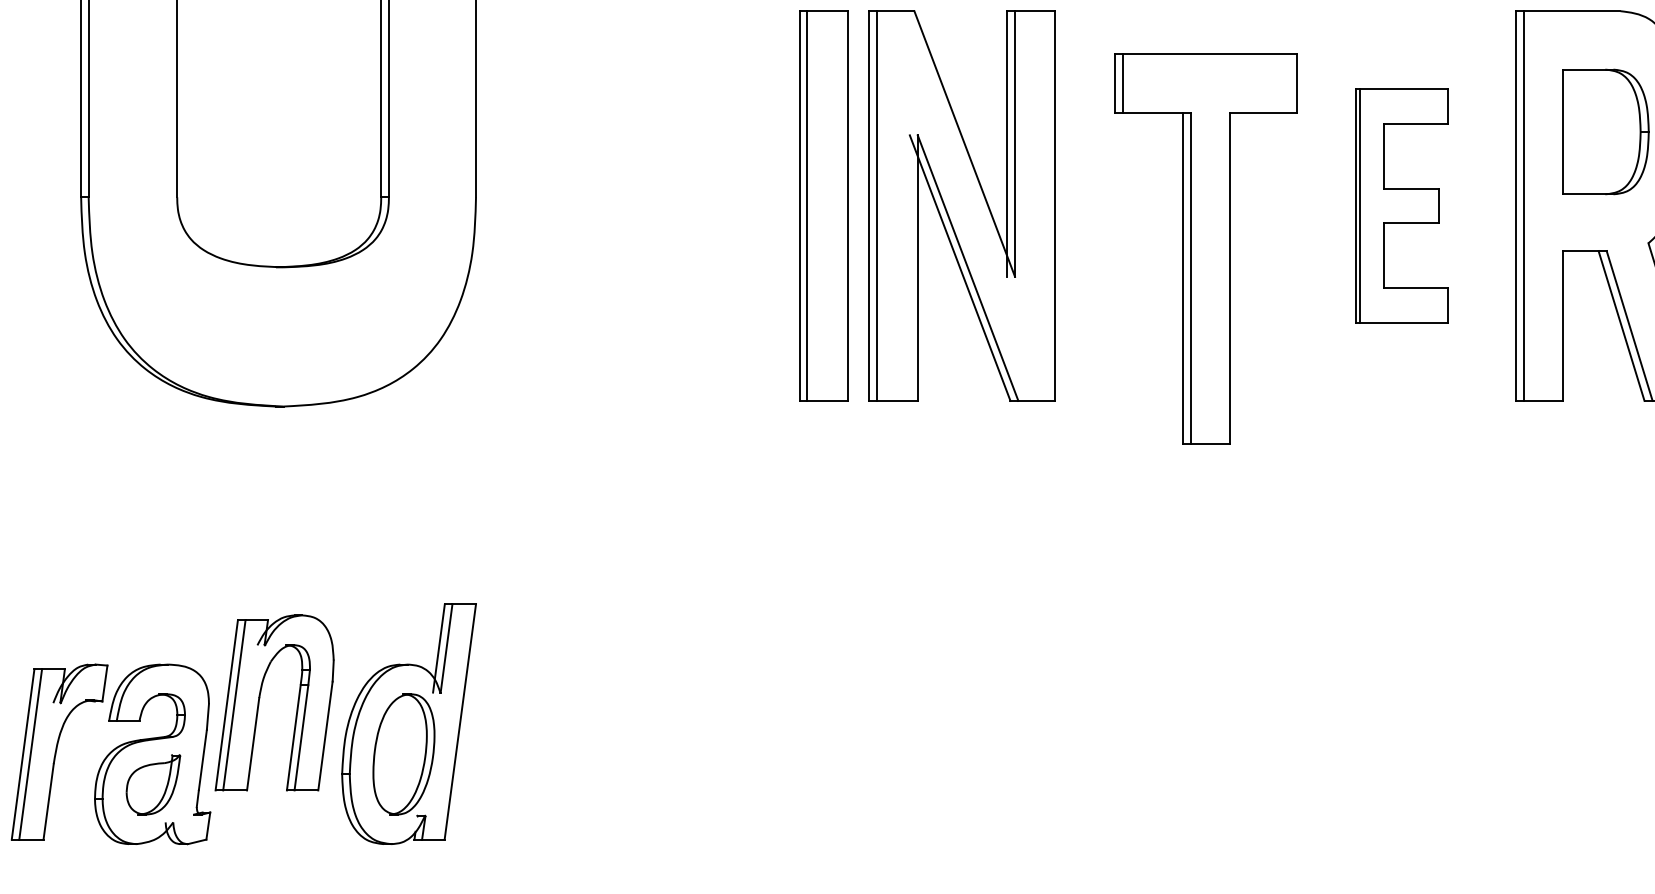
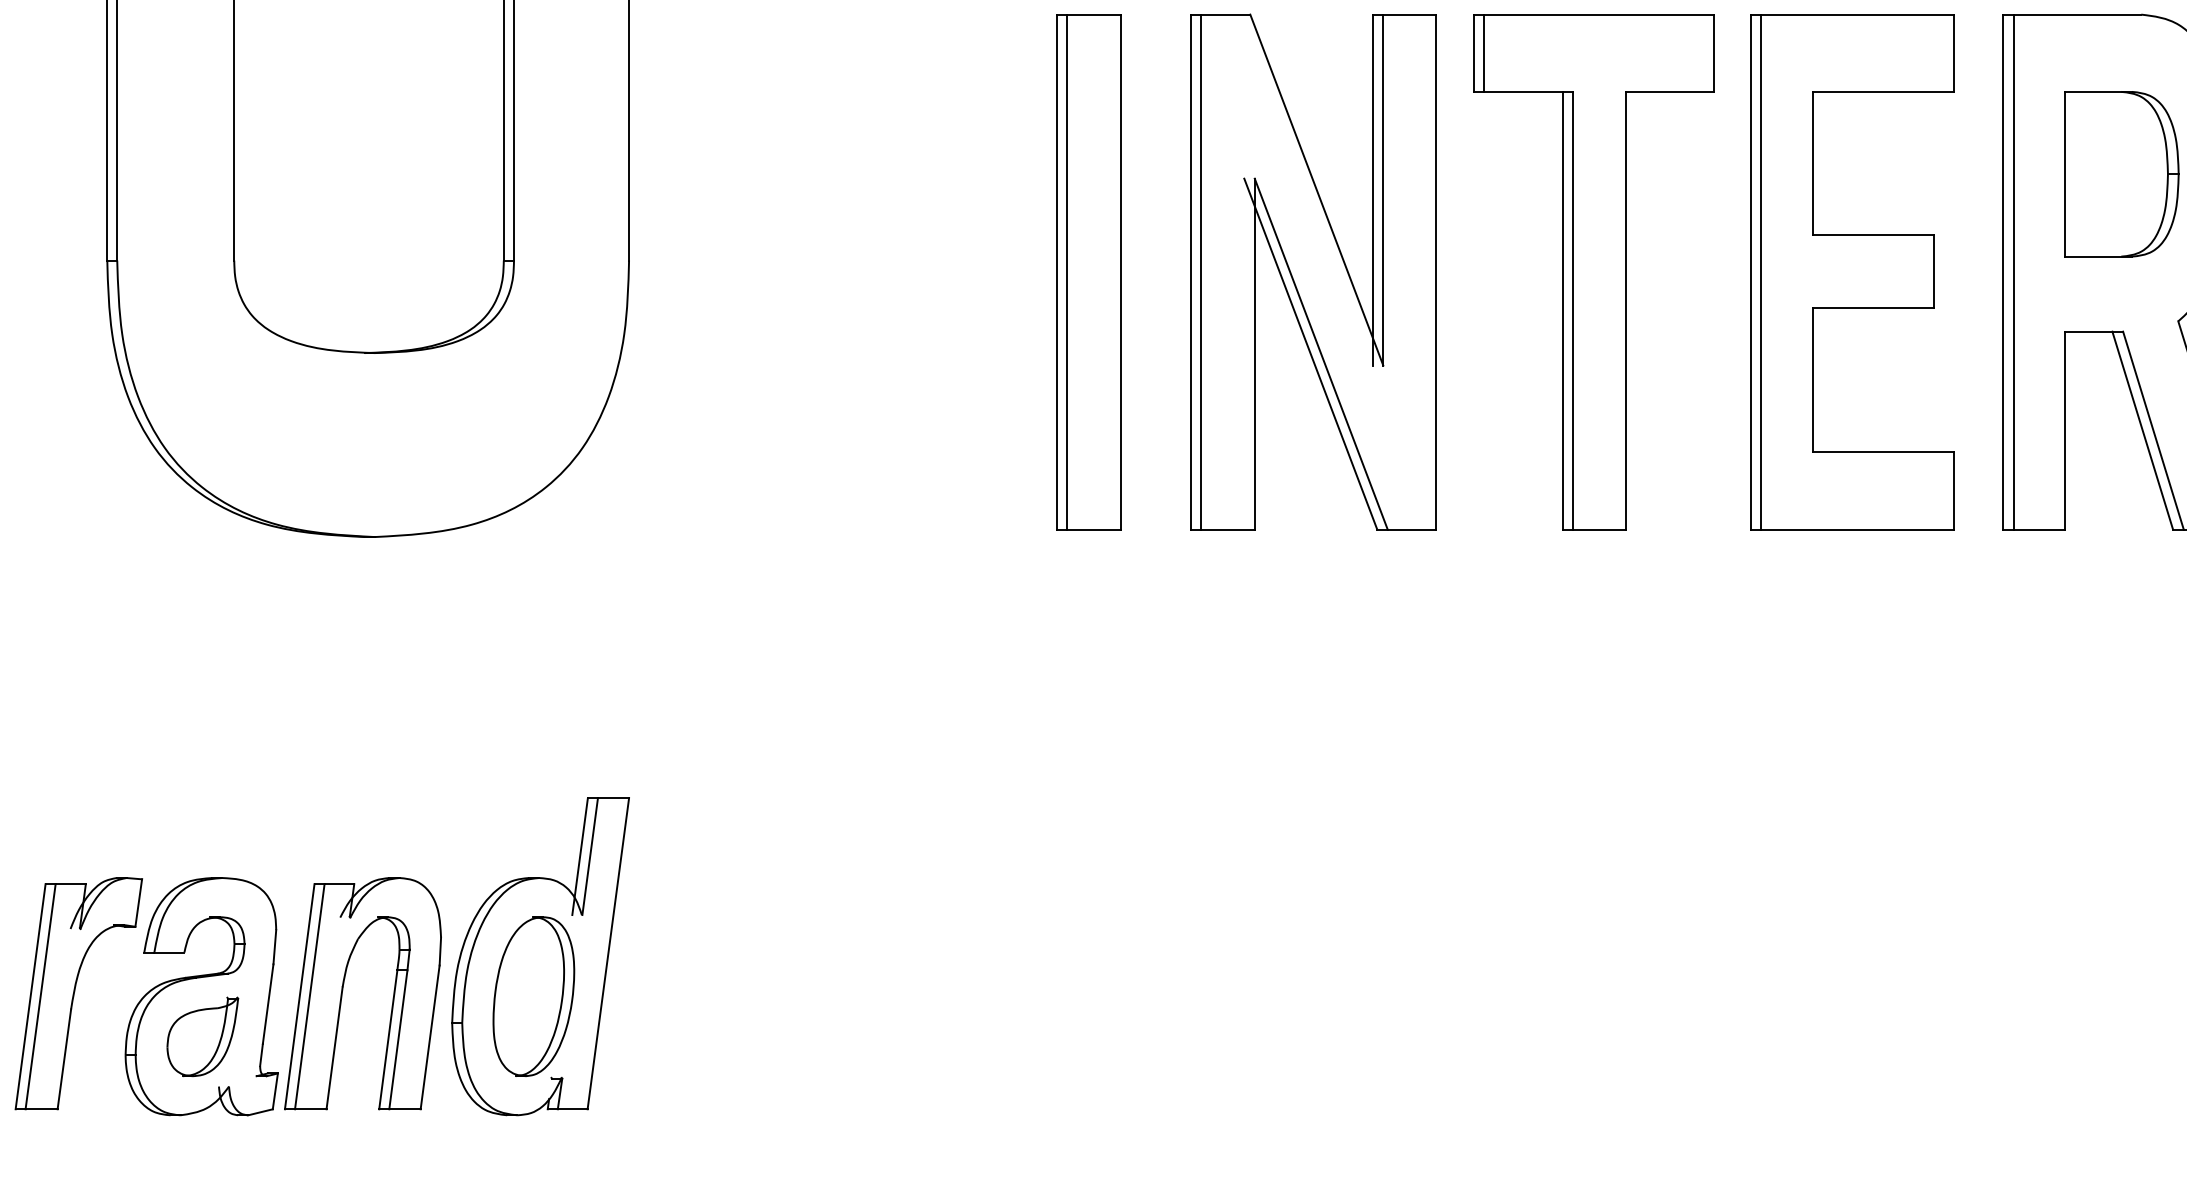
part: (962, 205) -> (1313, 271), moved
part: (1401, 206) -> (1852, 272), size x1.67
part: (1205, 249) -> (1593, 272), moved
part: (259, 700) -> (343, 990), moved

